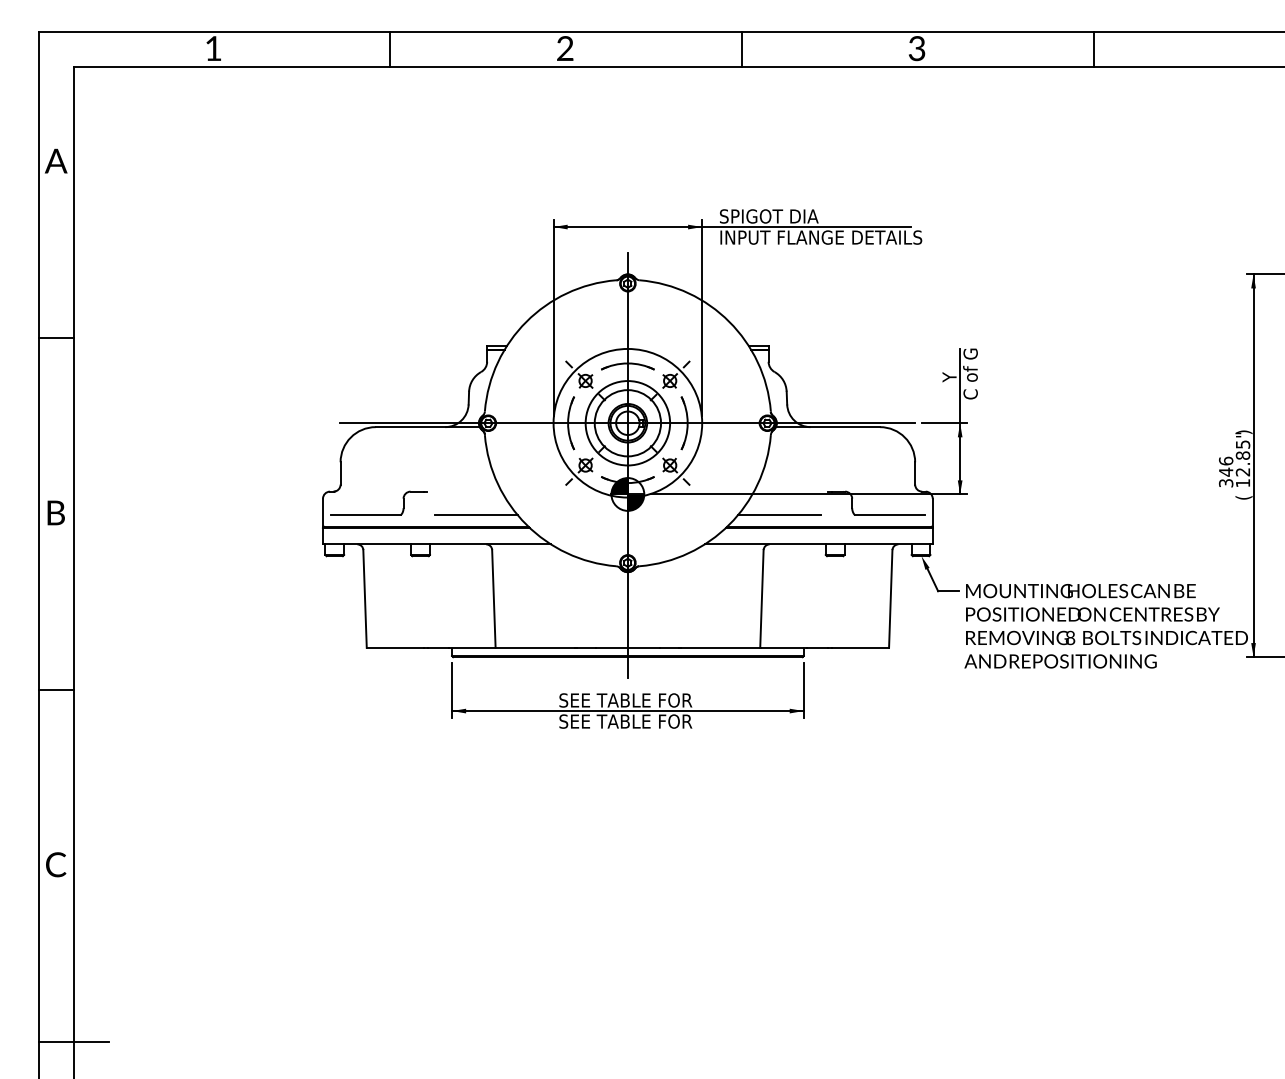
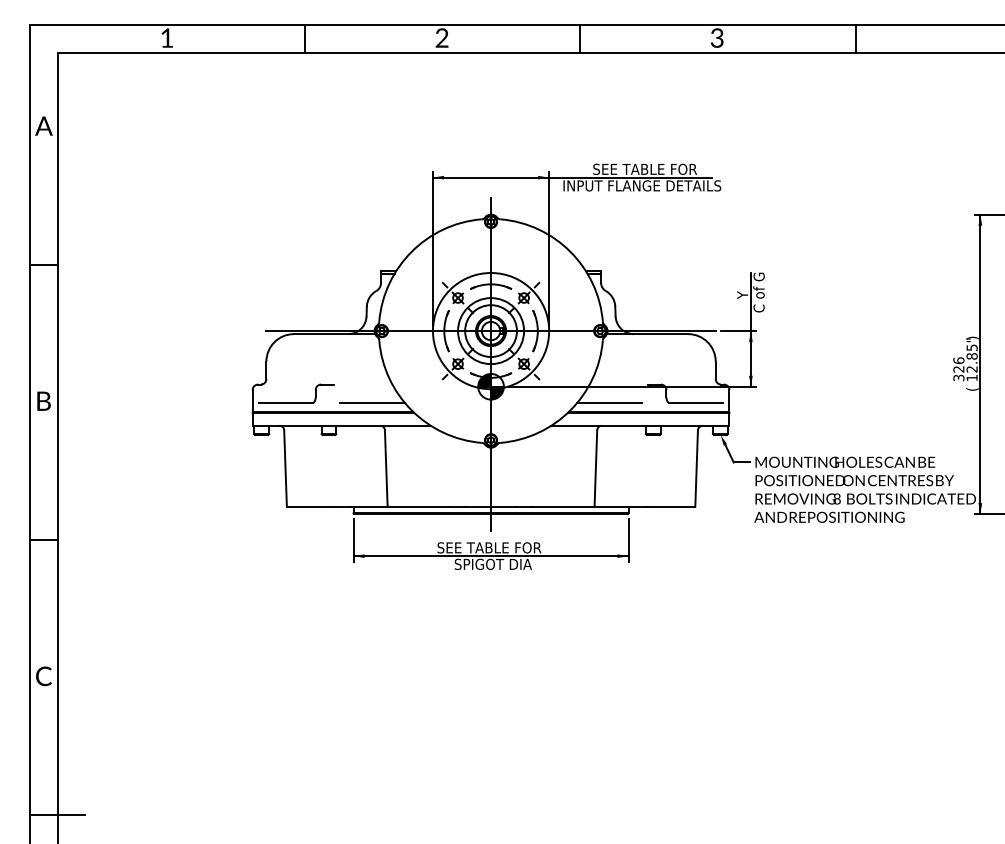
text: (805, 216) -> (629, 169), SPIGOT DIA -> SEE TABLE FOR
text: (1226, 471) -> (959, 368), 346 -> 326
text: (625, 721) -> (489, 564), SEE TABLE FOR -> SPIGOT DIA

